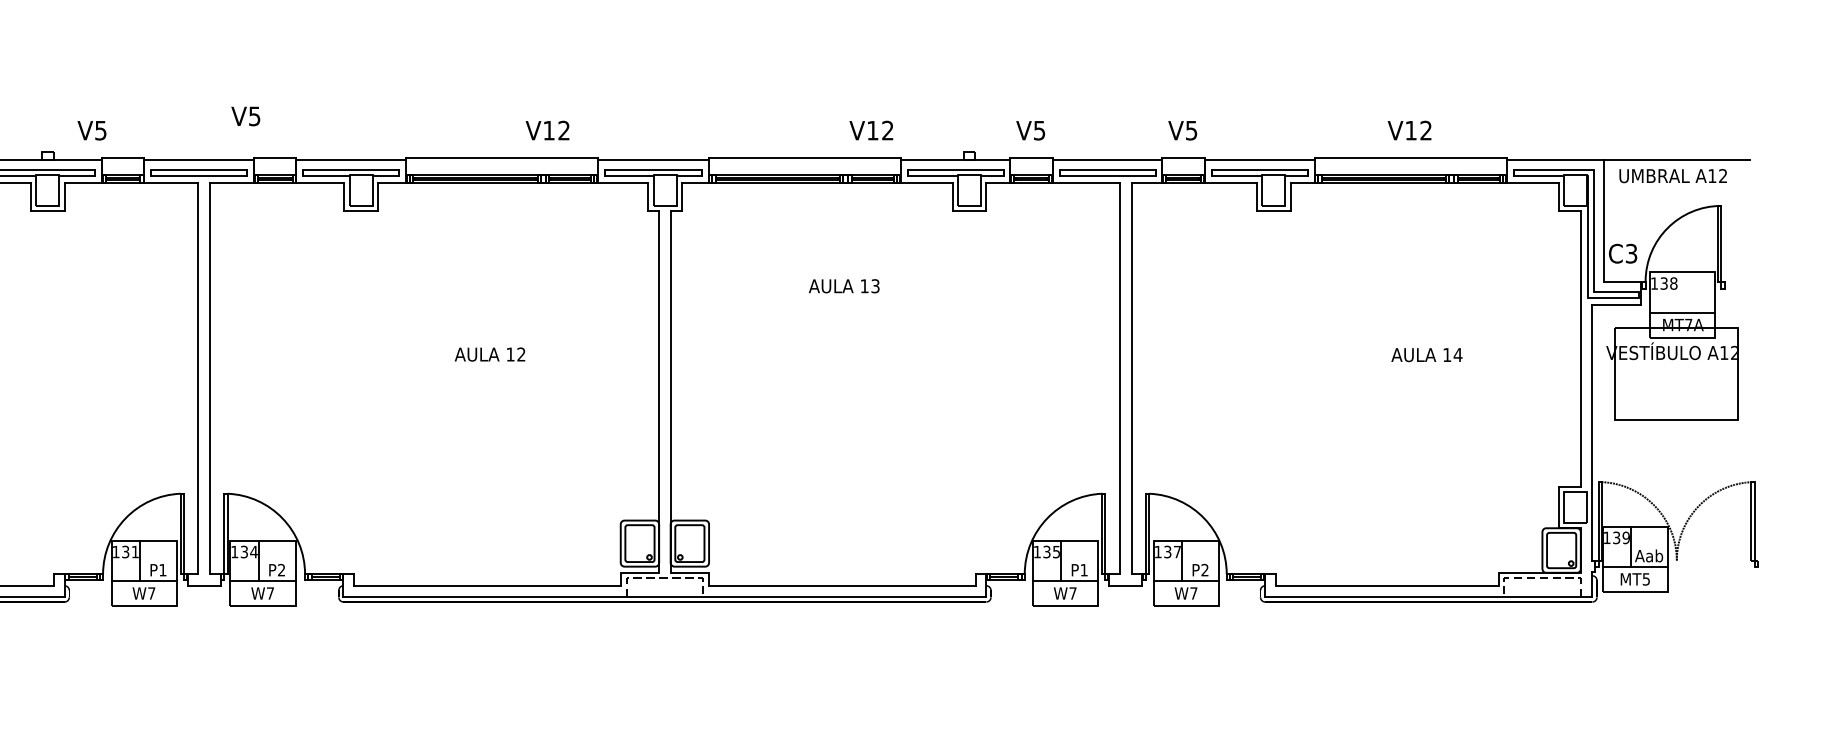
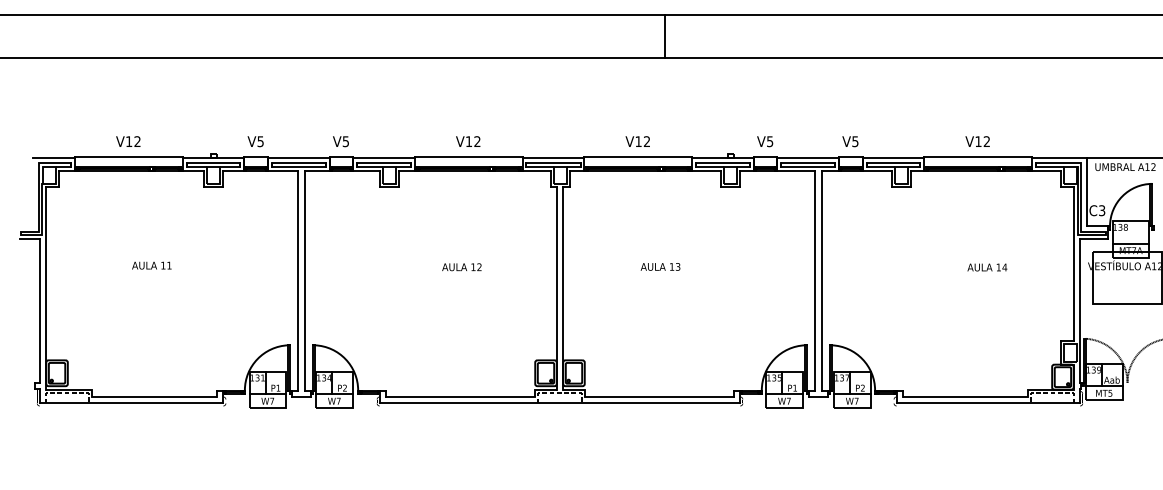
text: (245, 116) -> (340, 141), moved
text: (91, 130) -> (255, 141), moved
text: (548, 130) -> (468, 141), moved
text: (870, 130) -> (637, 141), moved
text: (844, 285) -> (660, 266), moved

